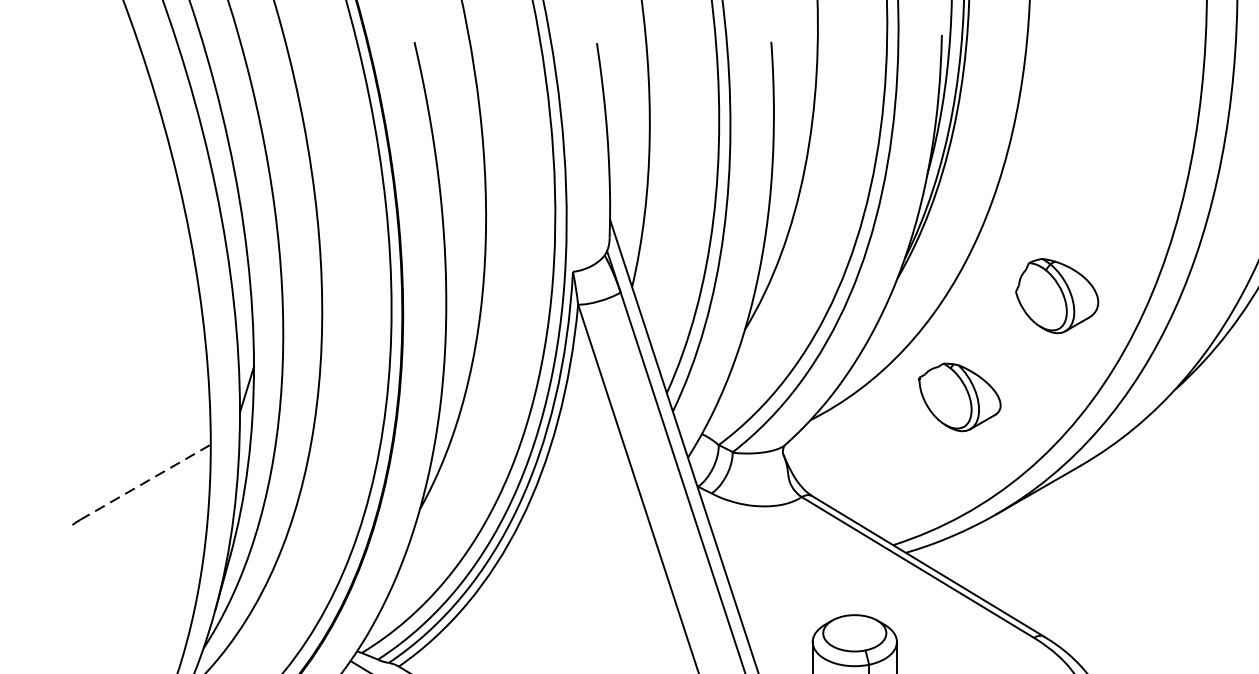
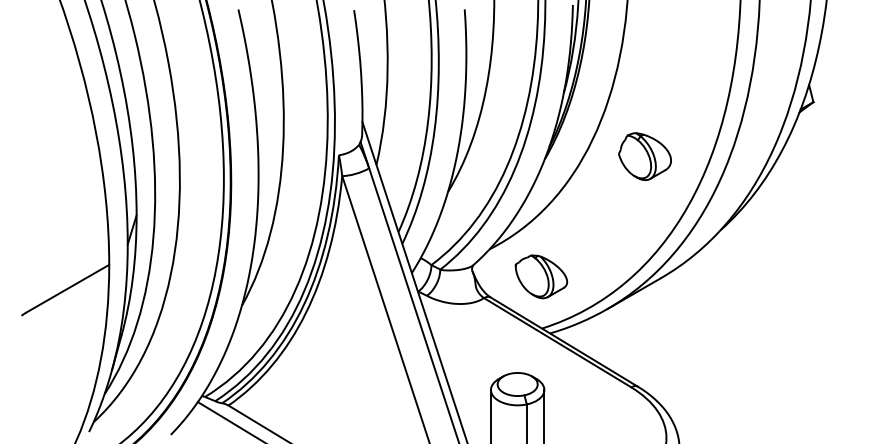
part: (1056, 295) -> (644, 156), moved
part: (960, 396) -> (541, 276), moved
line: (144, 481) -> (67, 288), dashed -> solid

